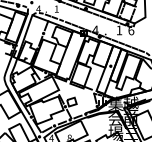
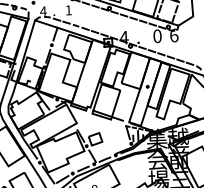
text: (119, 30) -> (157, 36), 1 -> 0

